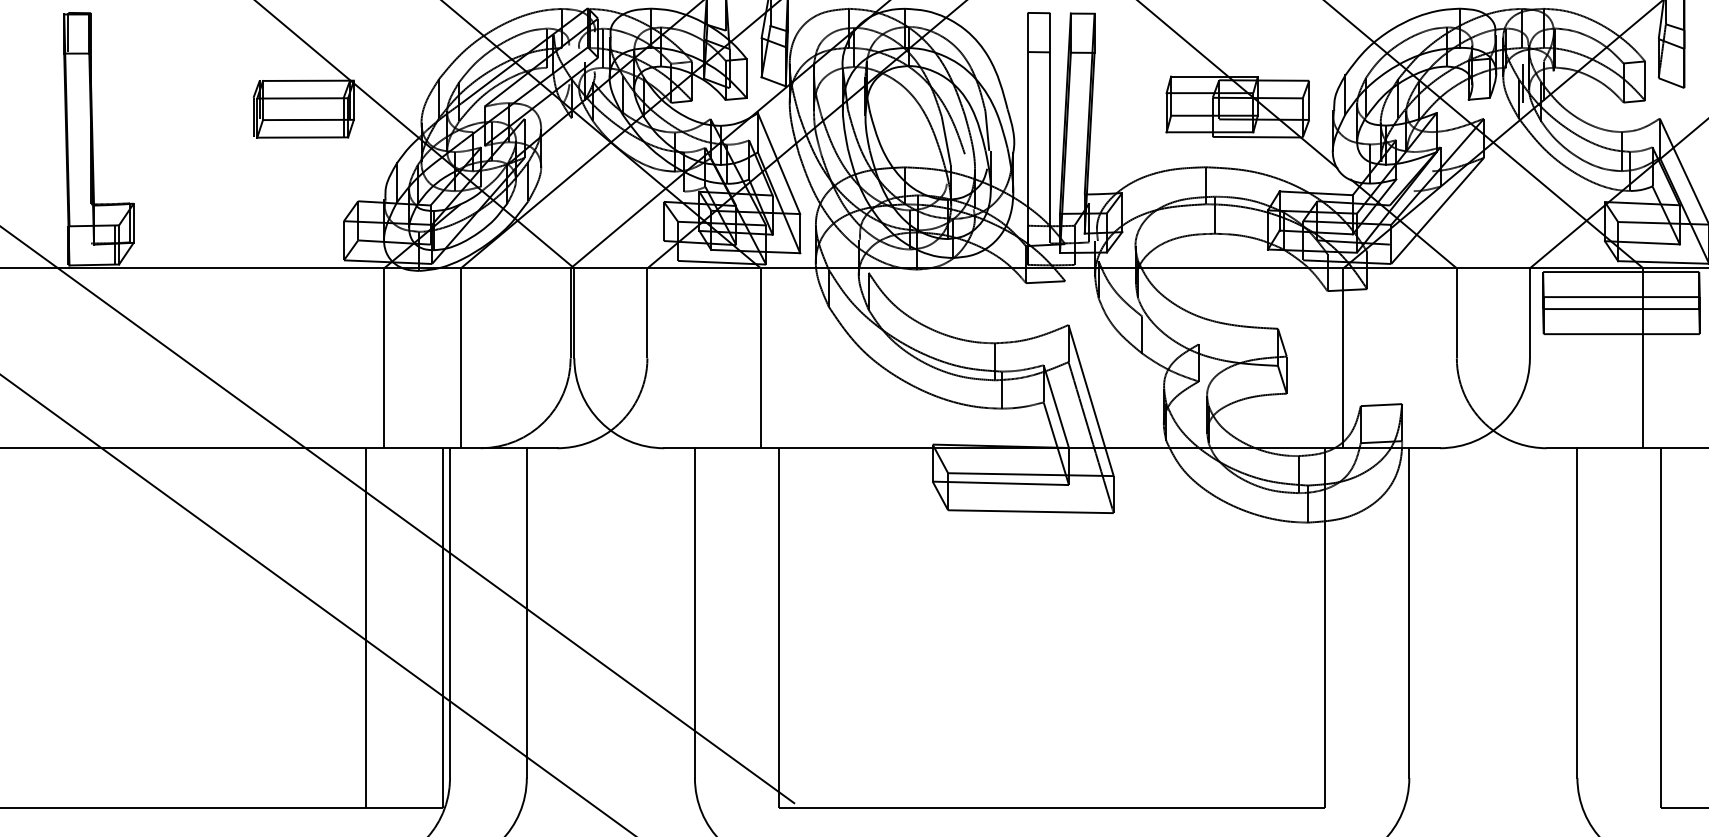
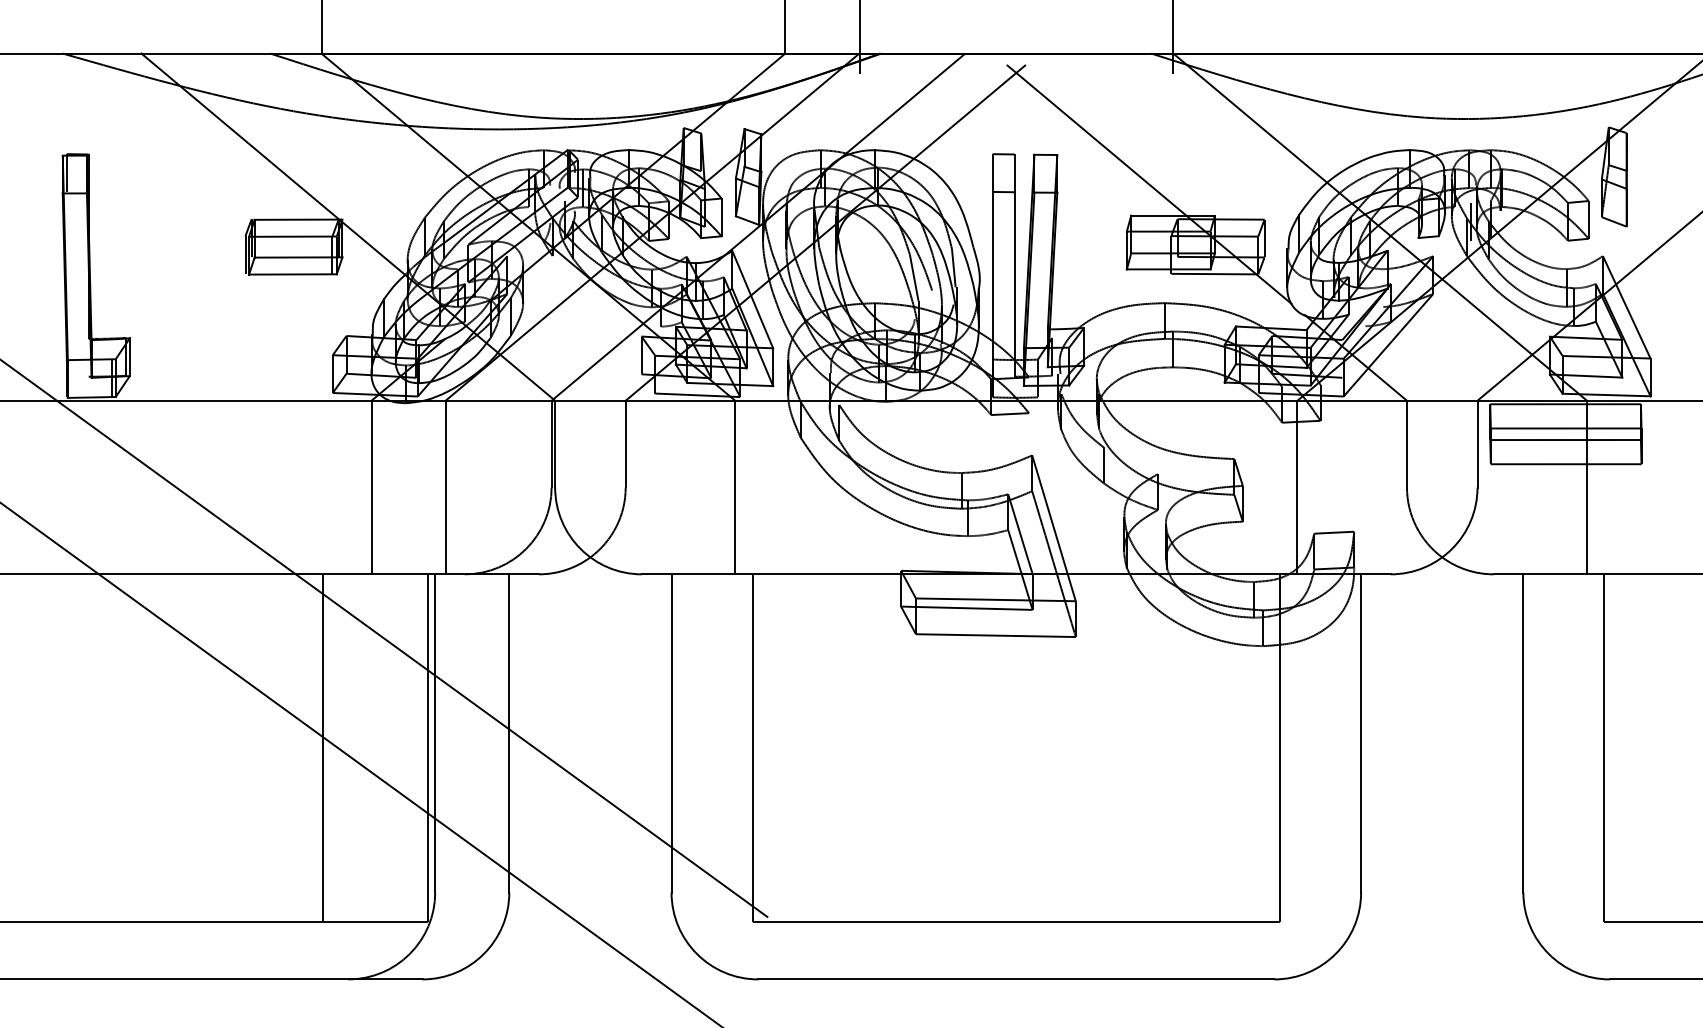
line: (366, 627) -> (323, 747), moved

